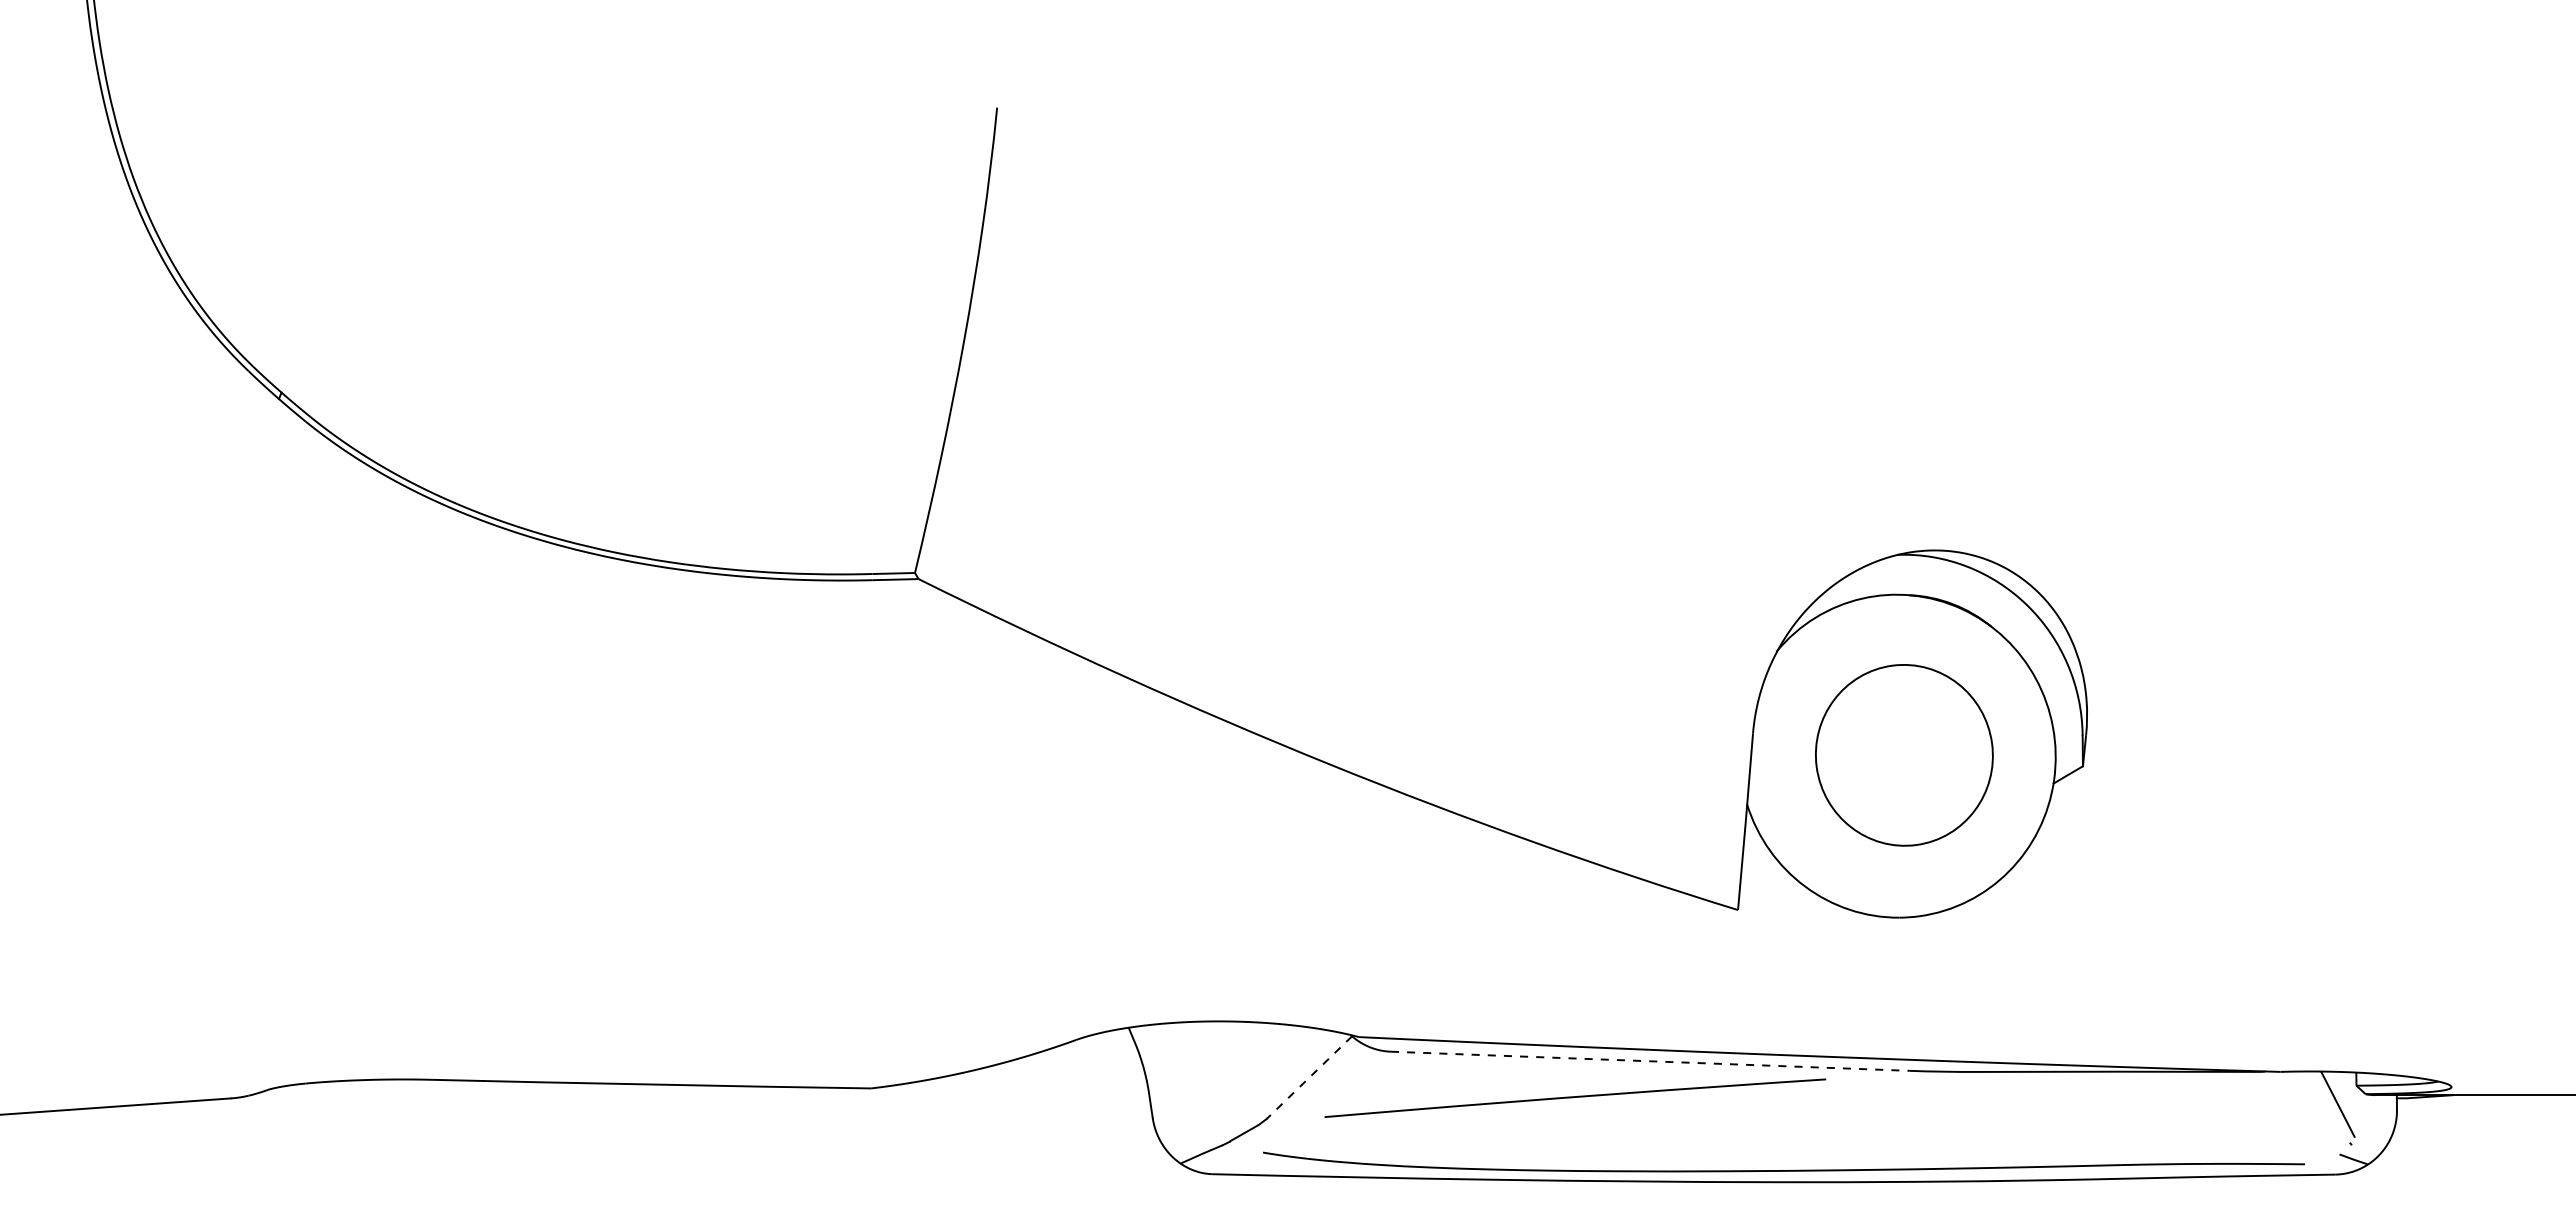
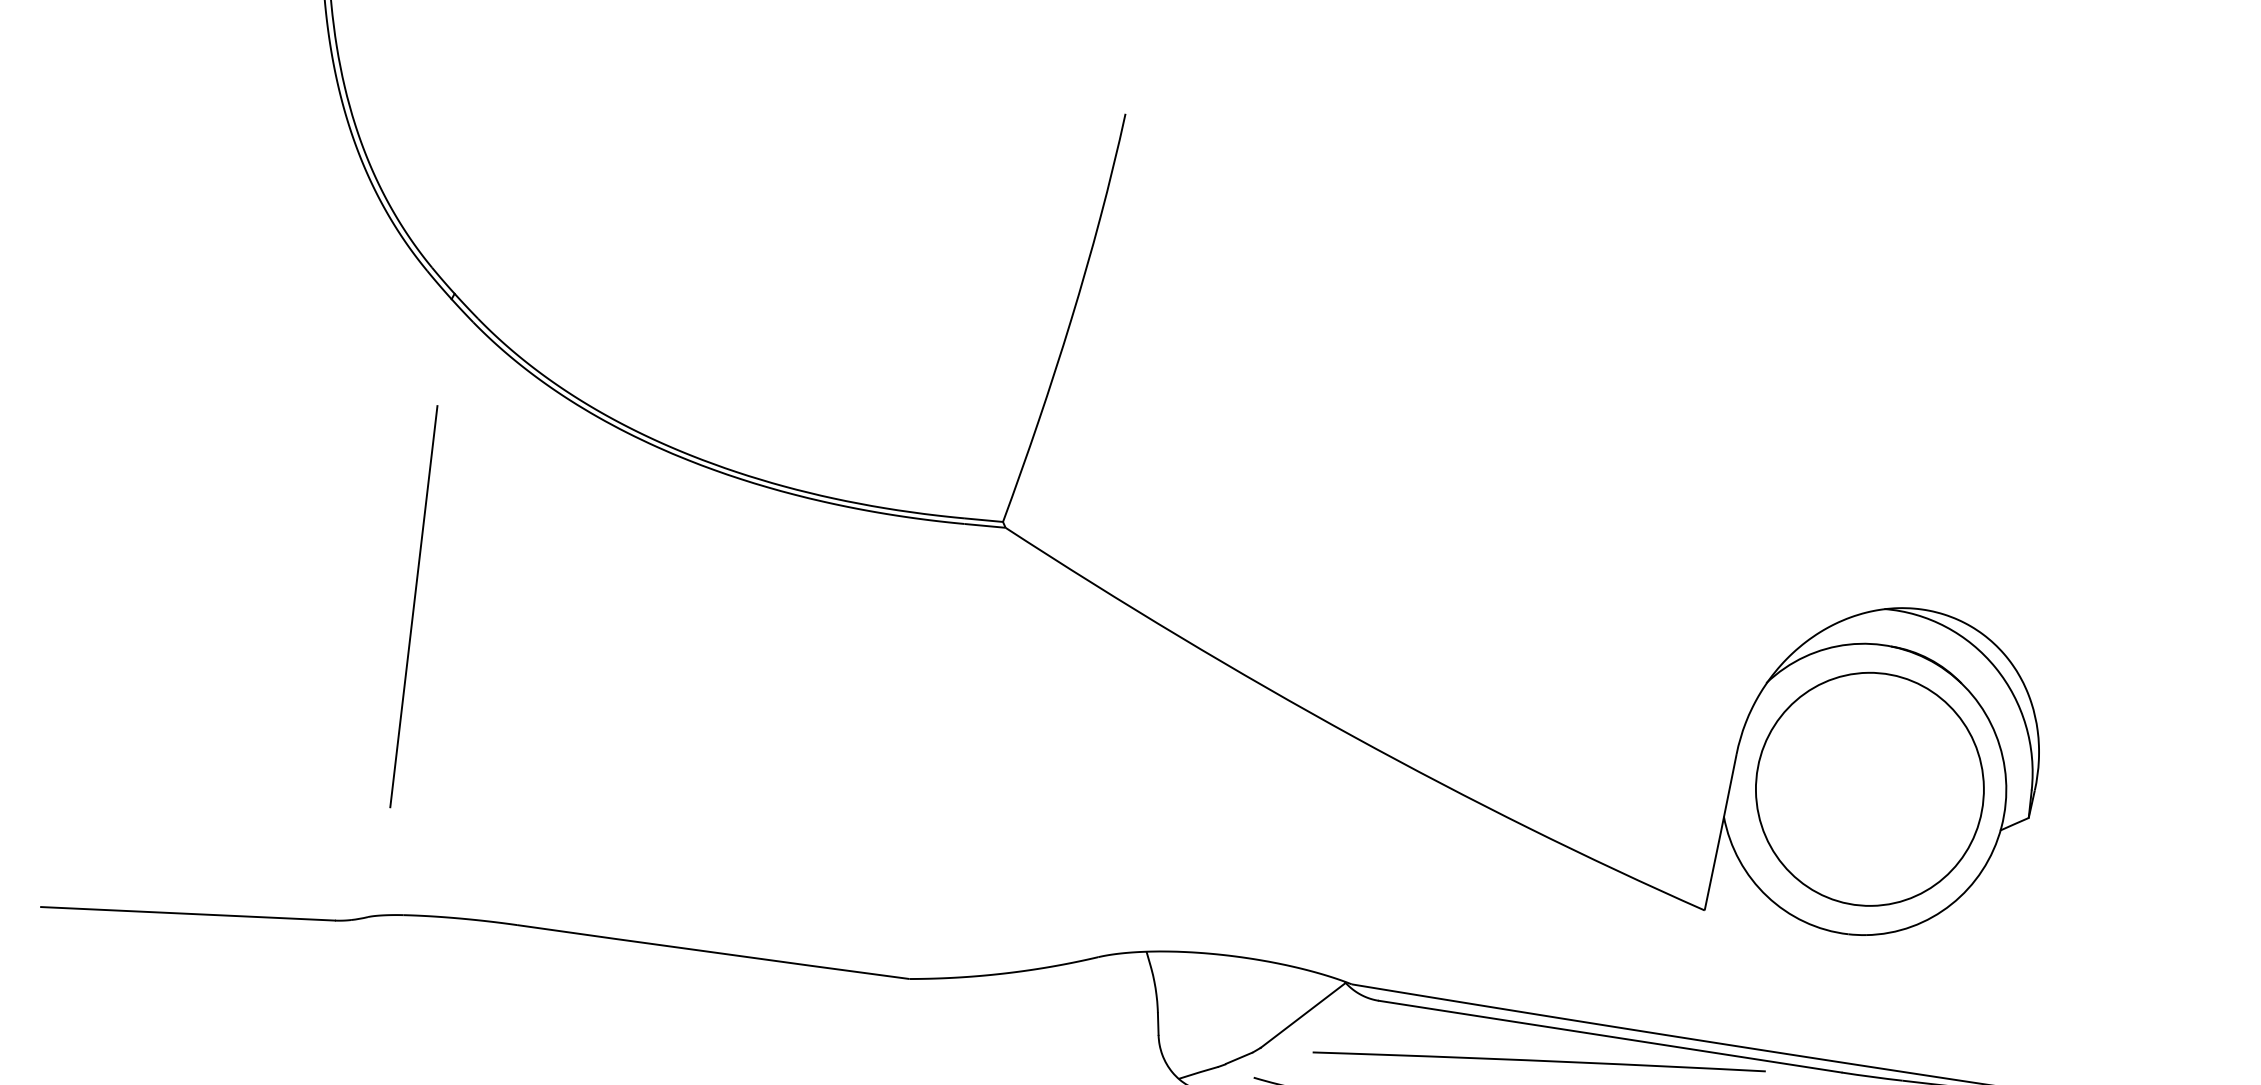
line: (276, 742) -> (413, 606), added
part: (1904, 755) -> (1870, 789), size x1.43
line: (1650, 1061) -> (1610, 1036), dashed -> solid
line: (1309, 1077) -> (1303, 1015), dashed -> solid

